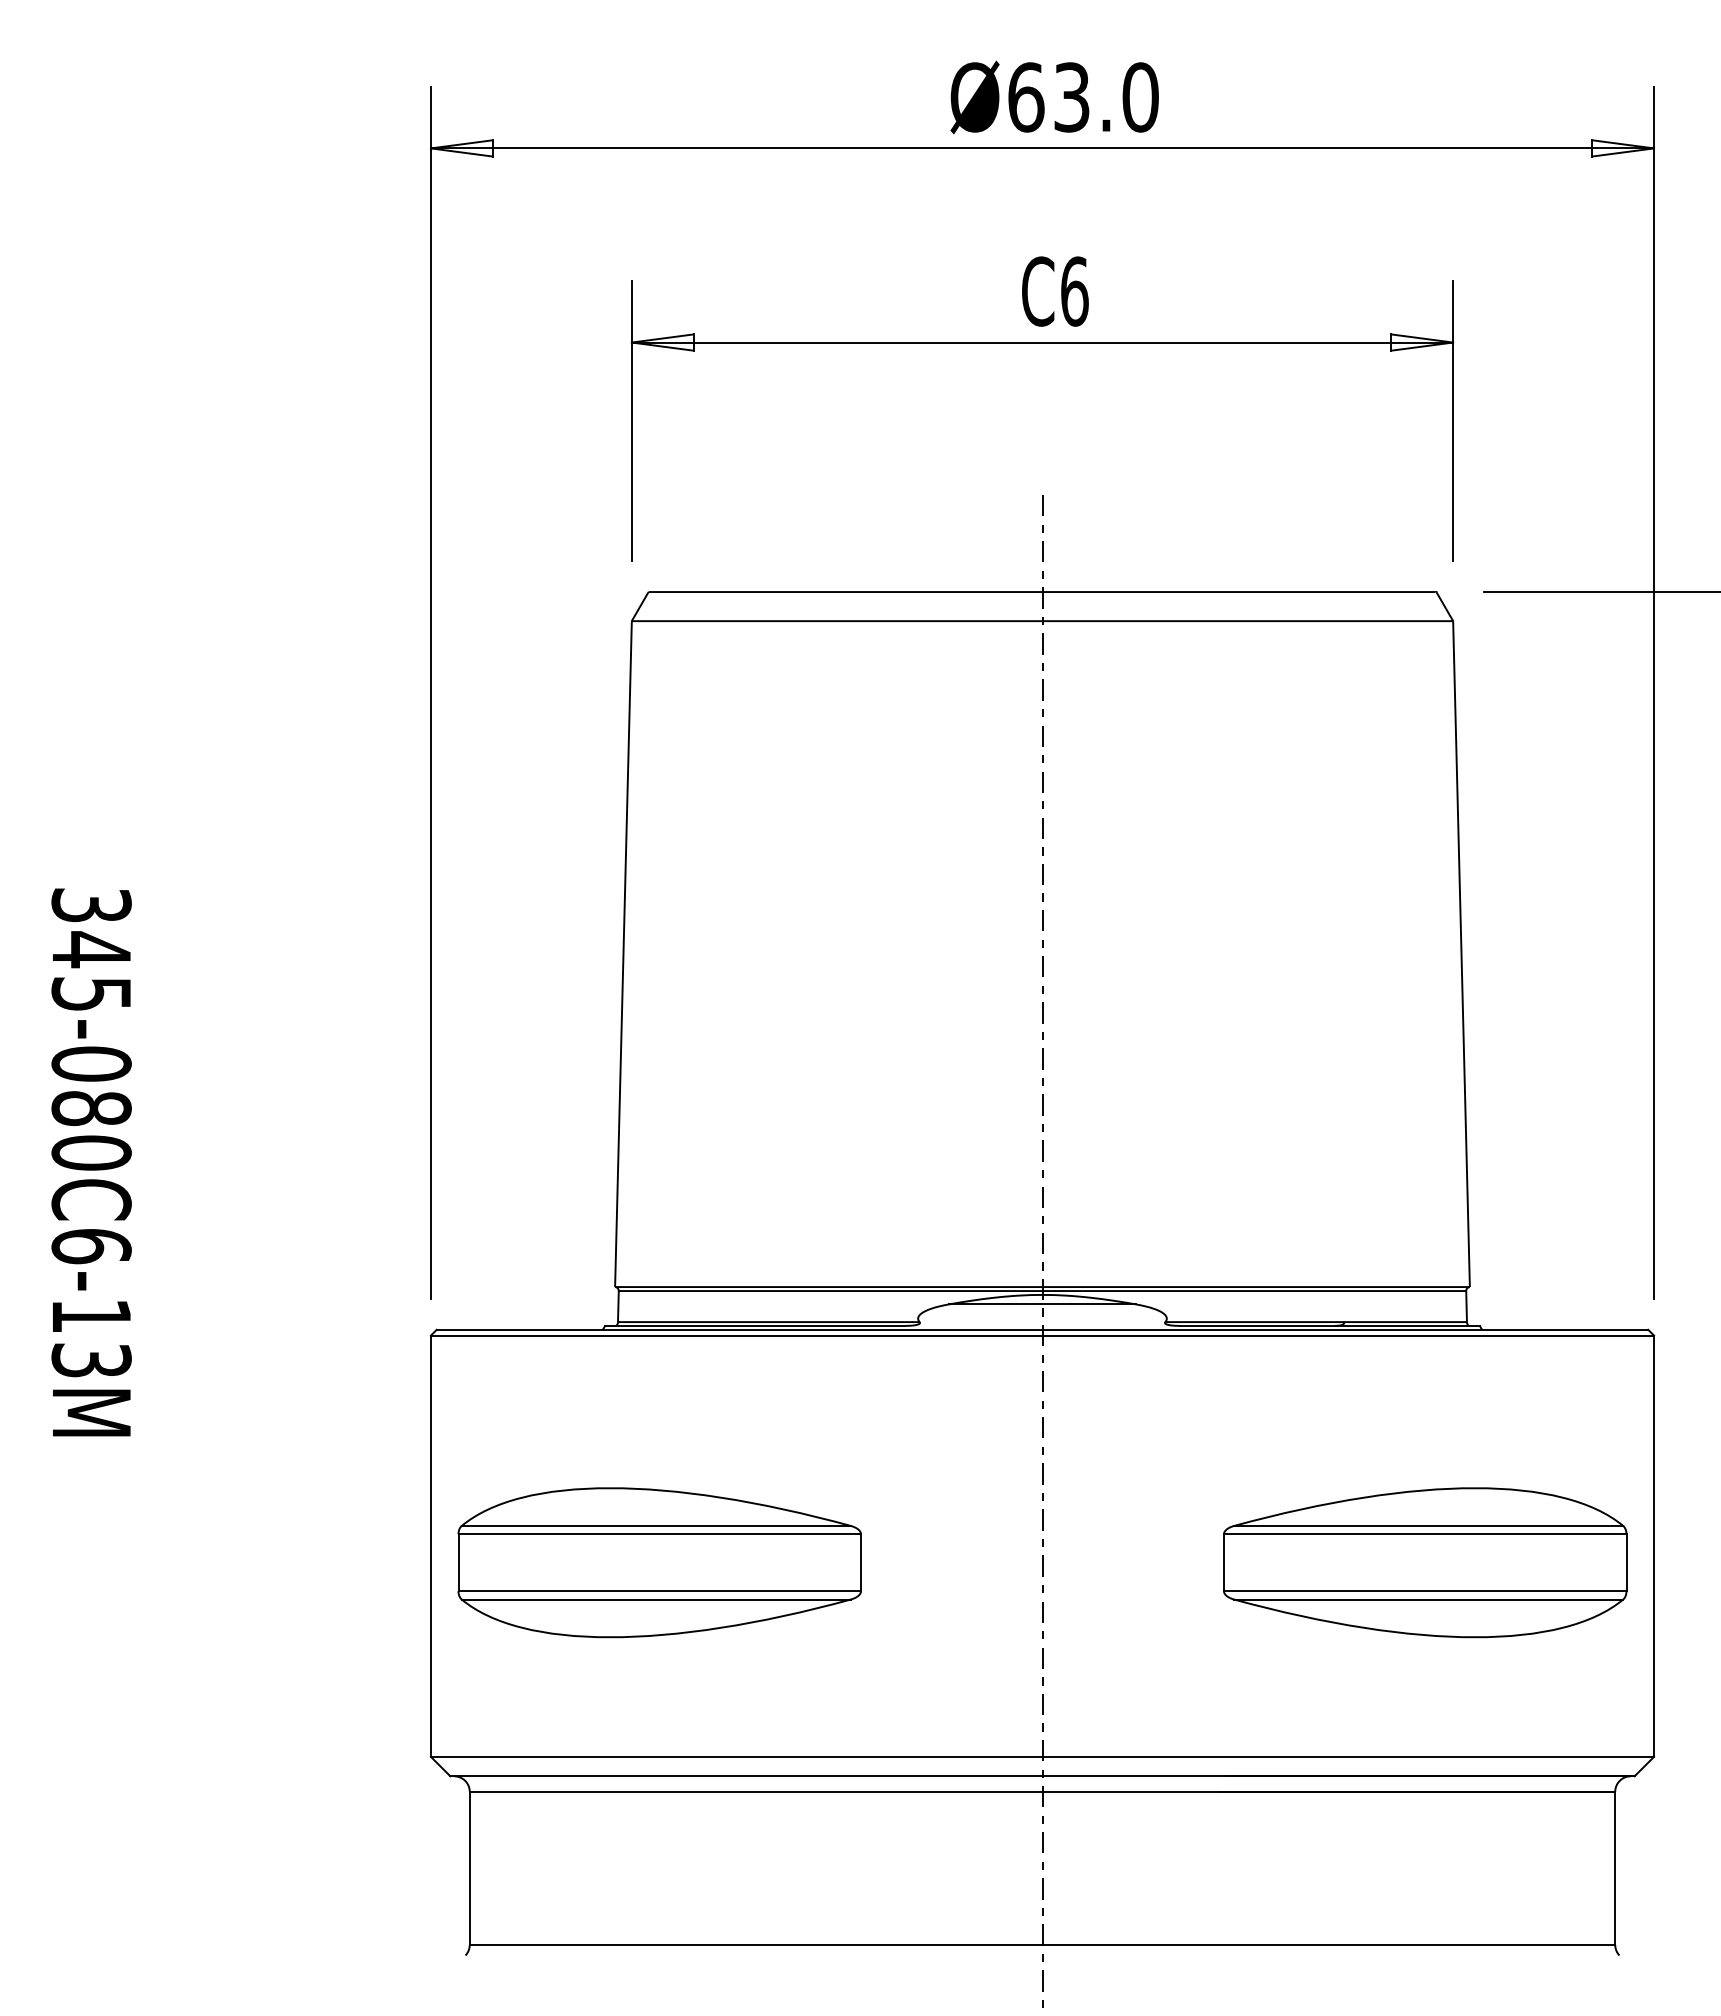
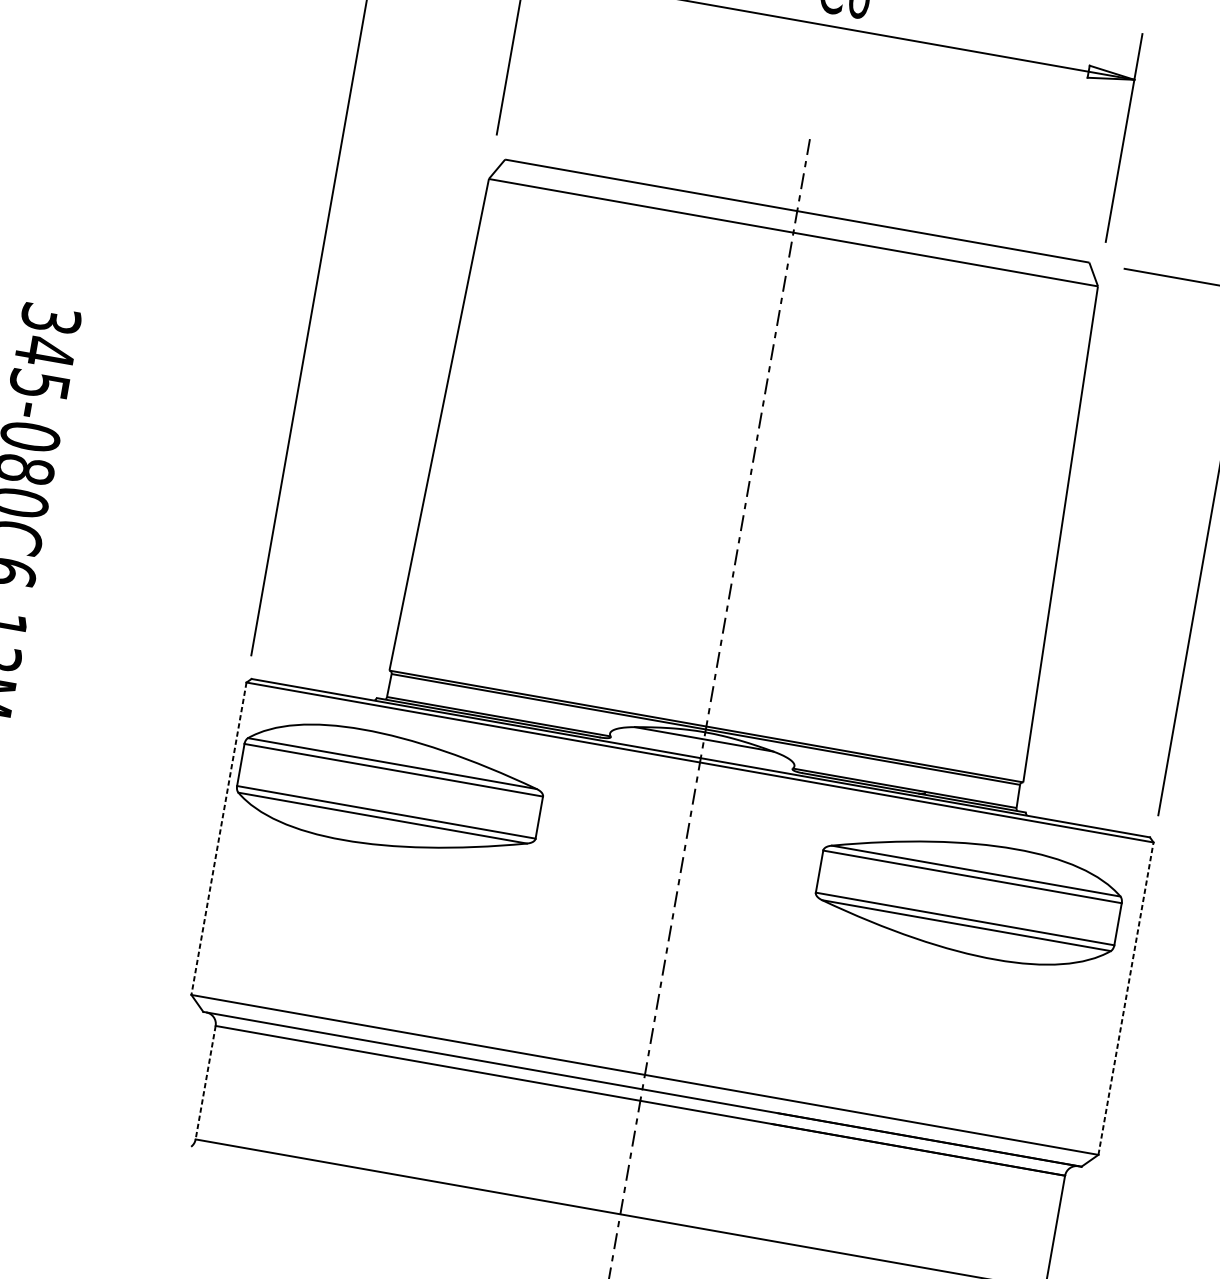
line: (430, 1546) -> (218, 838), solid -> dashed
line: (1654, 1546) -> (1126, 998), solid -> dashed
part: (659, 1562) -> (389, 791), moved
part: (1425, 1562) -> (969, 897), moved
line: (469, 1868) -> (205, 1082), solid -> dashed

